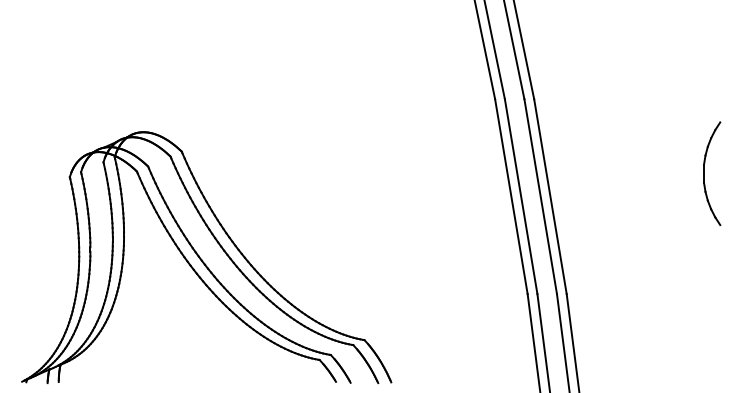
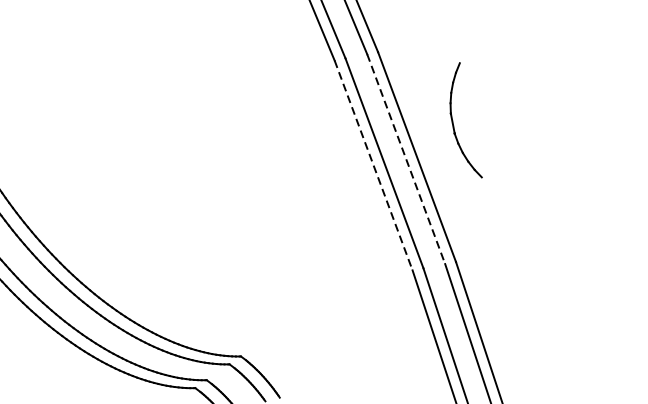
part: (704, 173) -> (453, 123), moved
line: (511, 196) -> (373, 165), solid -> dashed
line: (540, 196) -> (405, 159), solid -> dashed

